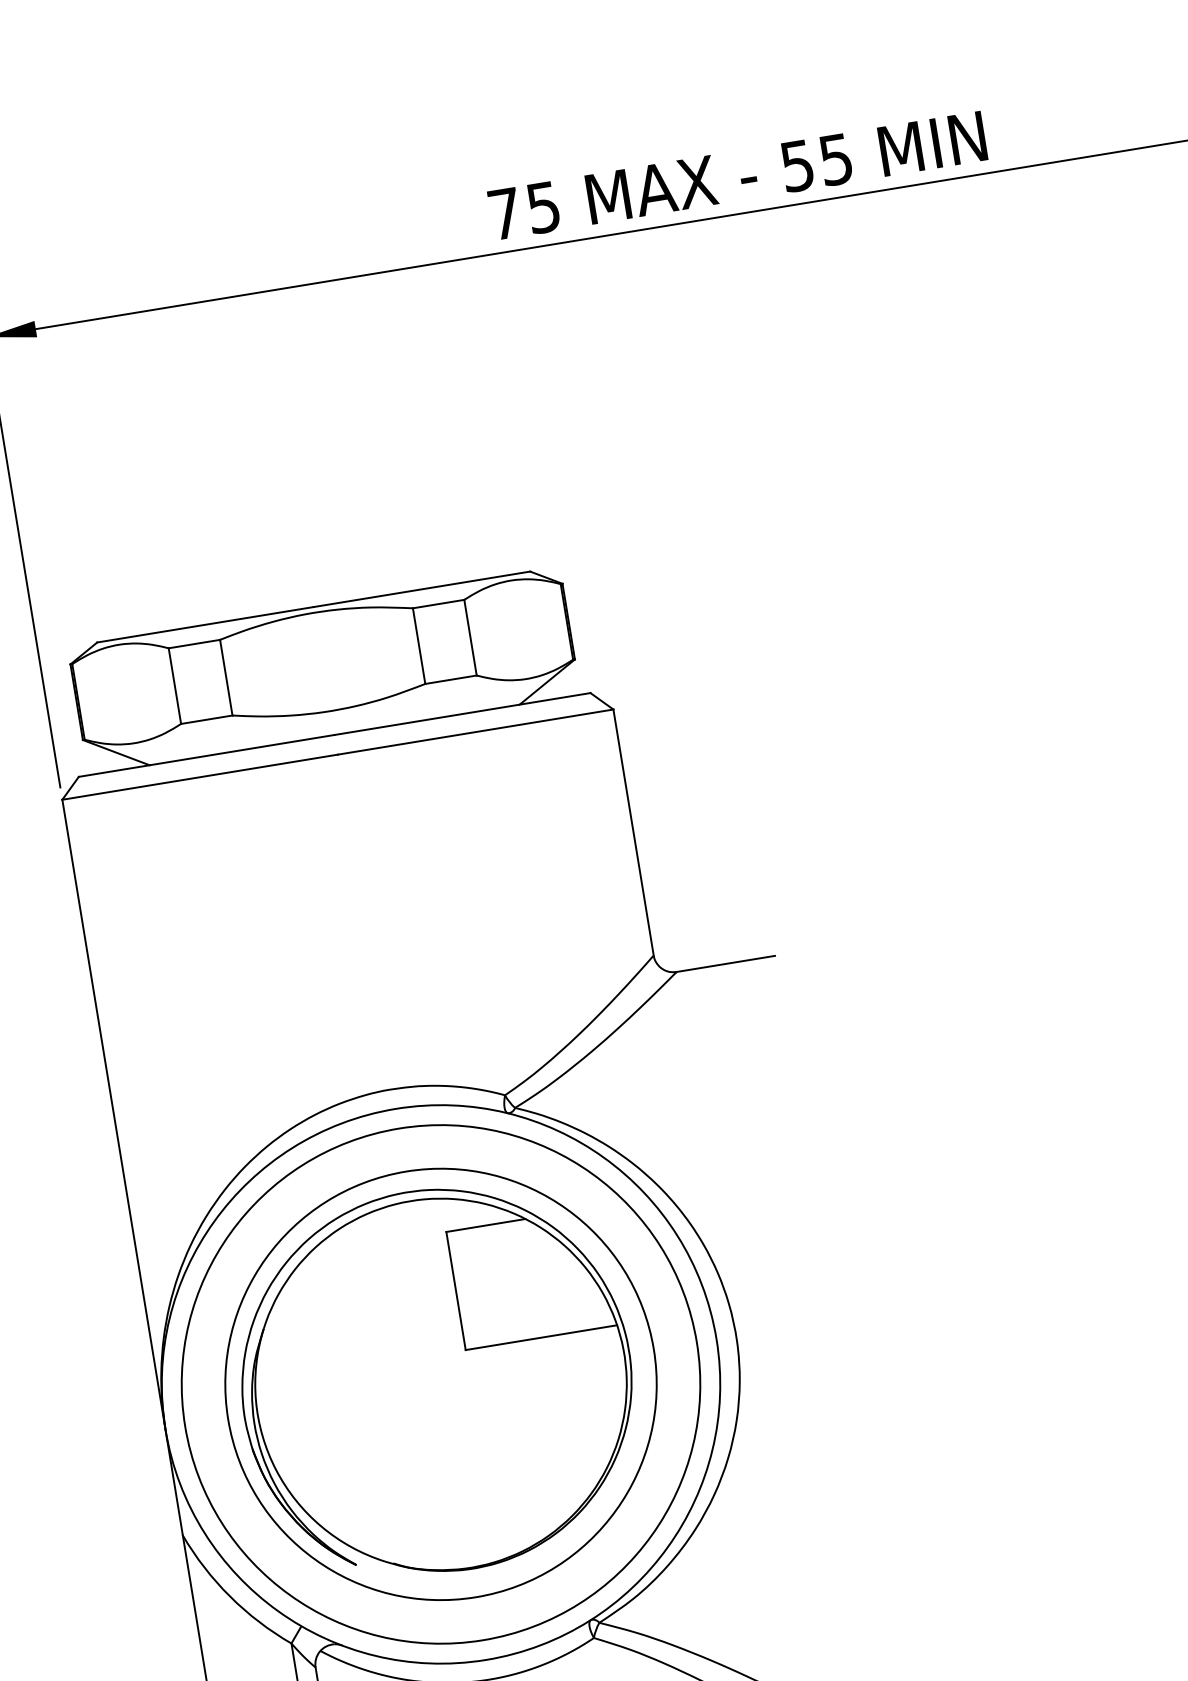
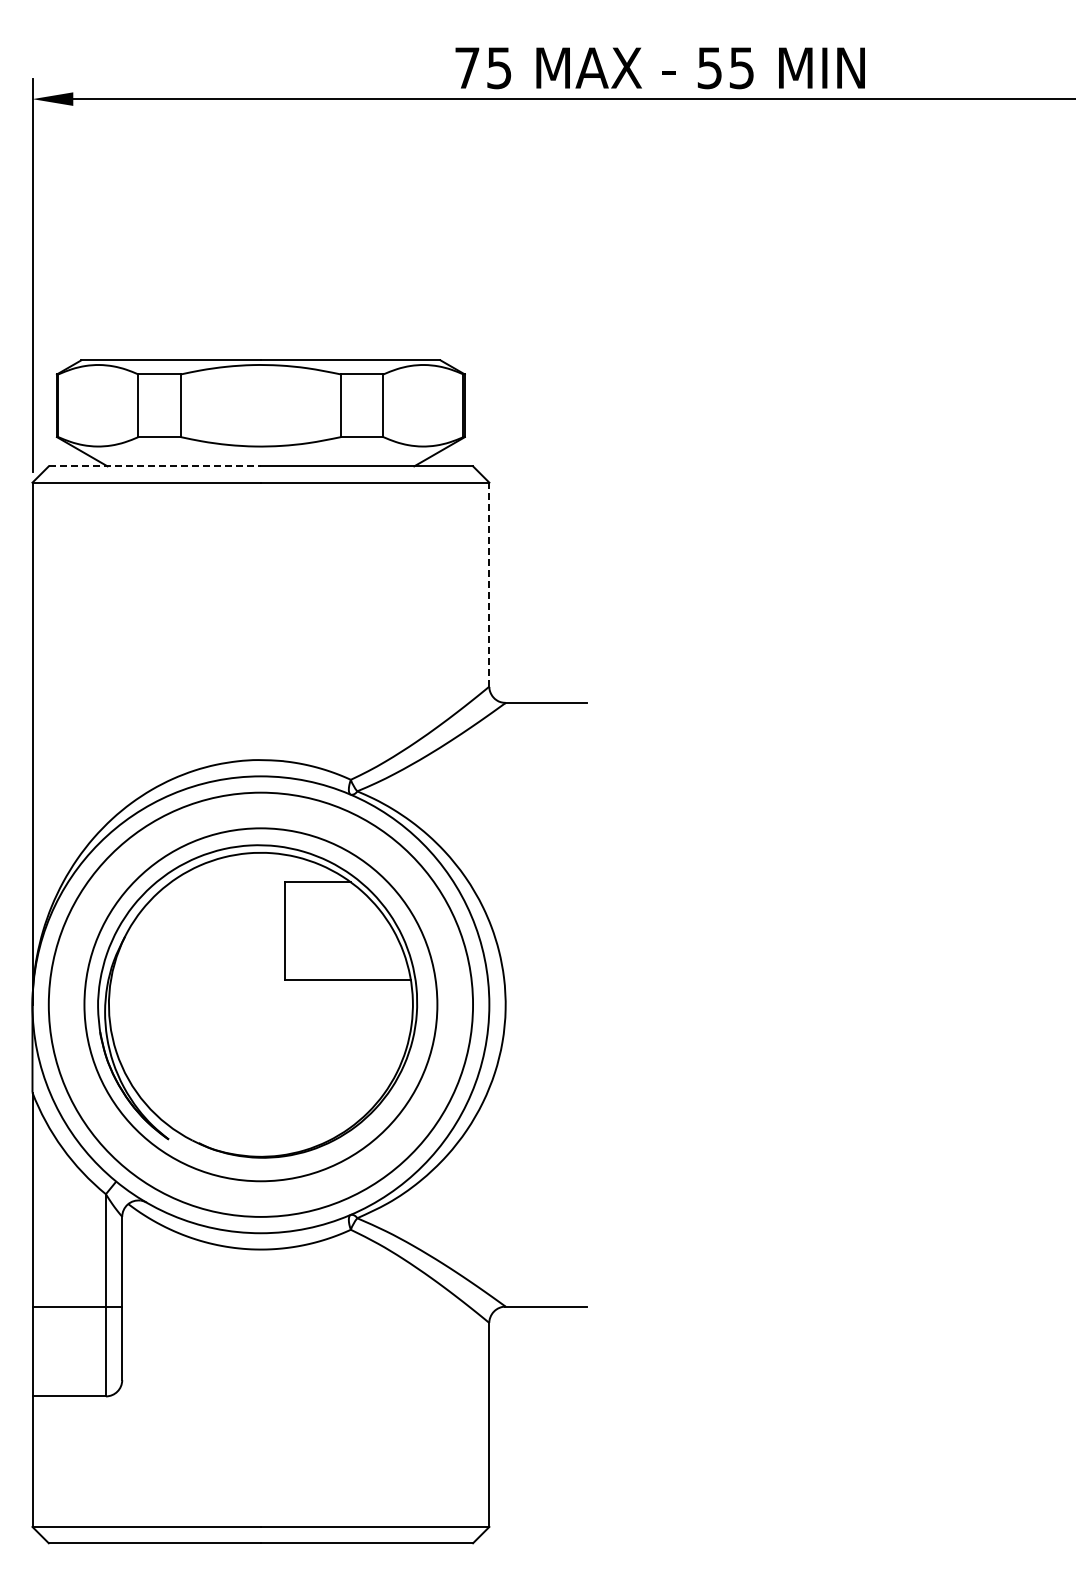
line: (207, 755) -> (155, 466), solid -> dashed
line: (633, 832) -> (489, 584), solid -> dashed

